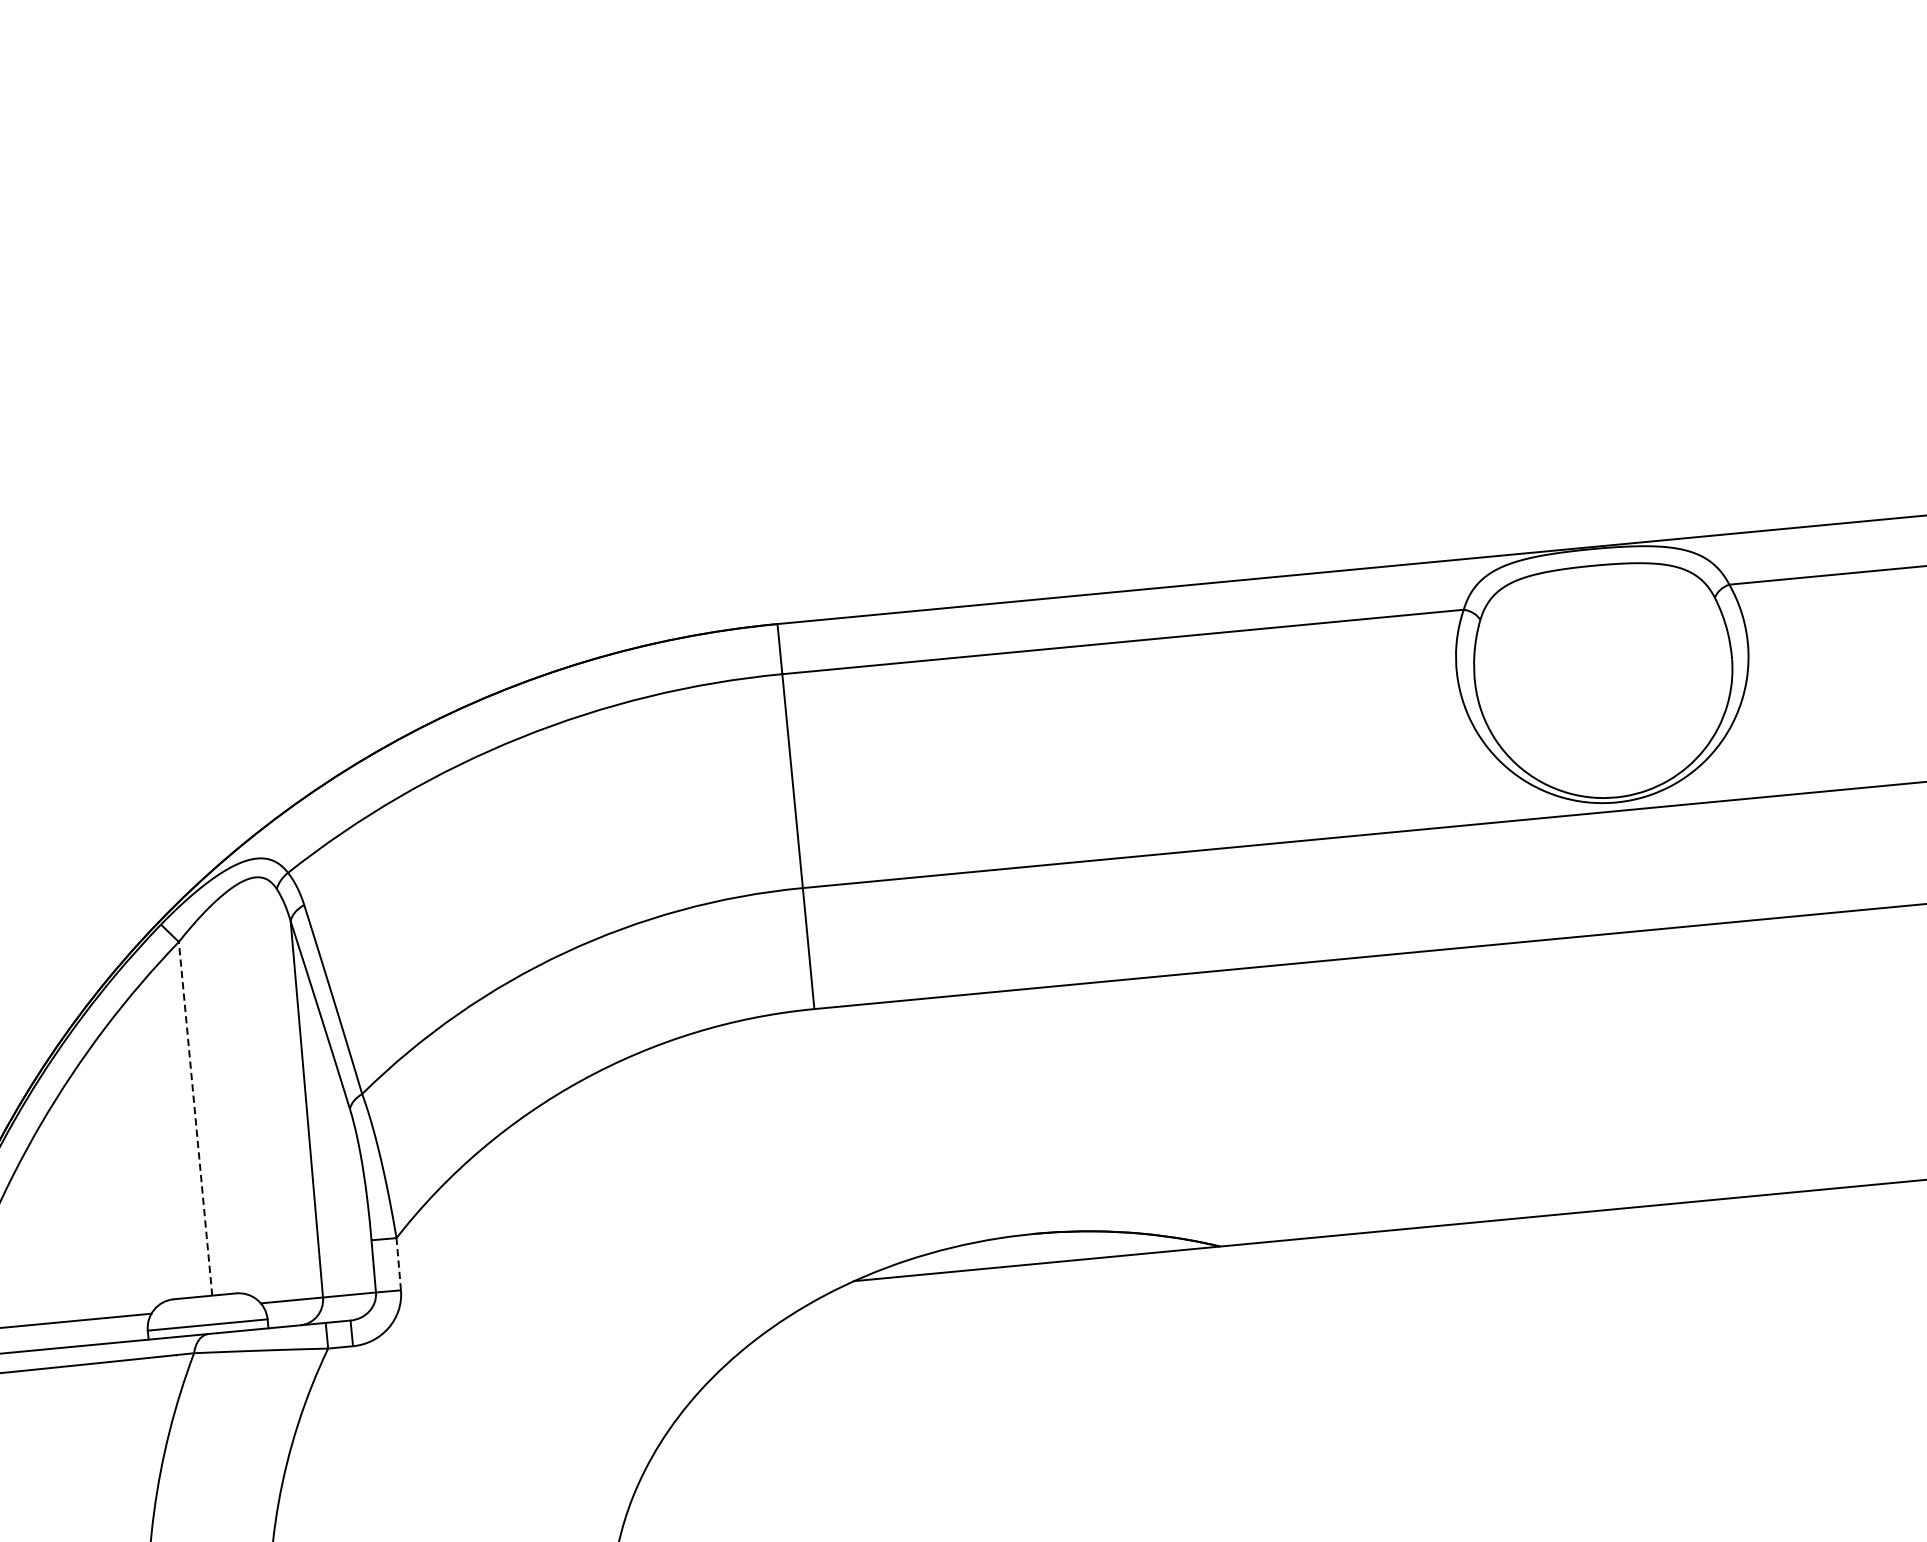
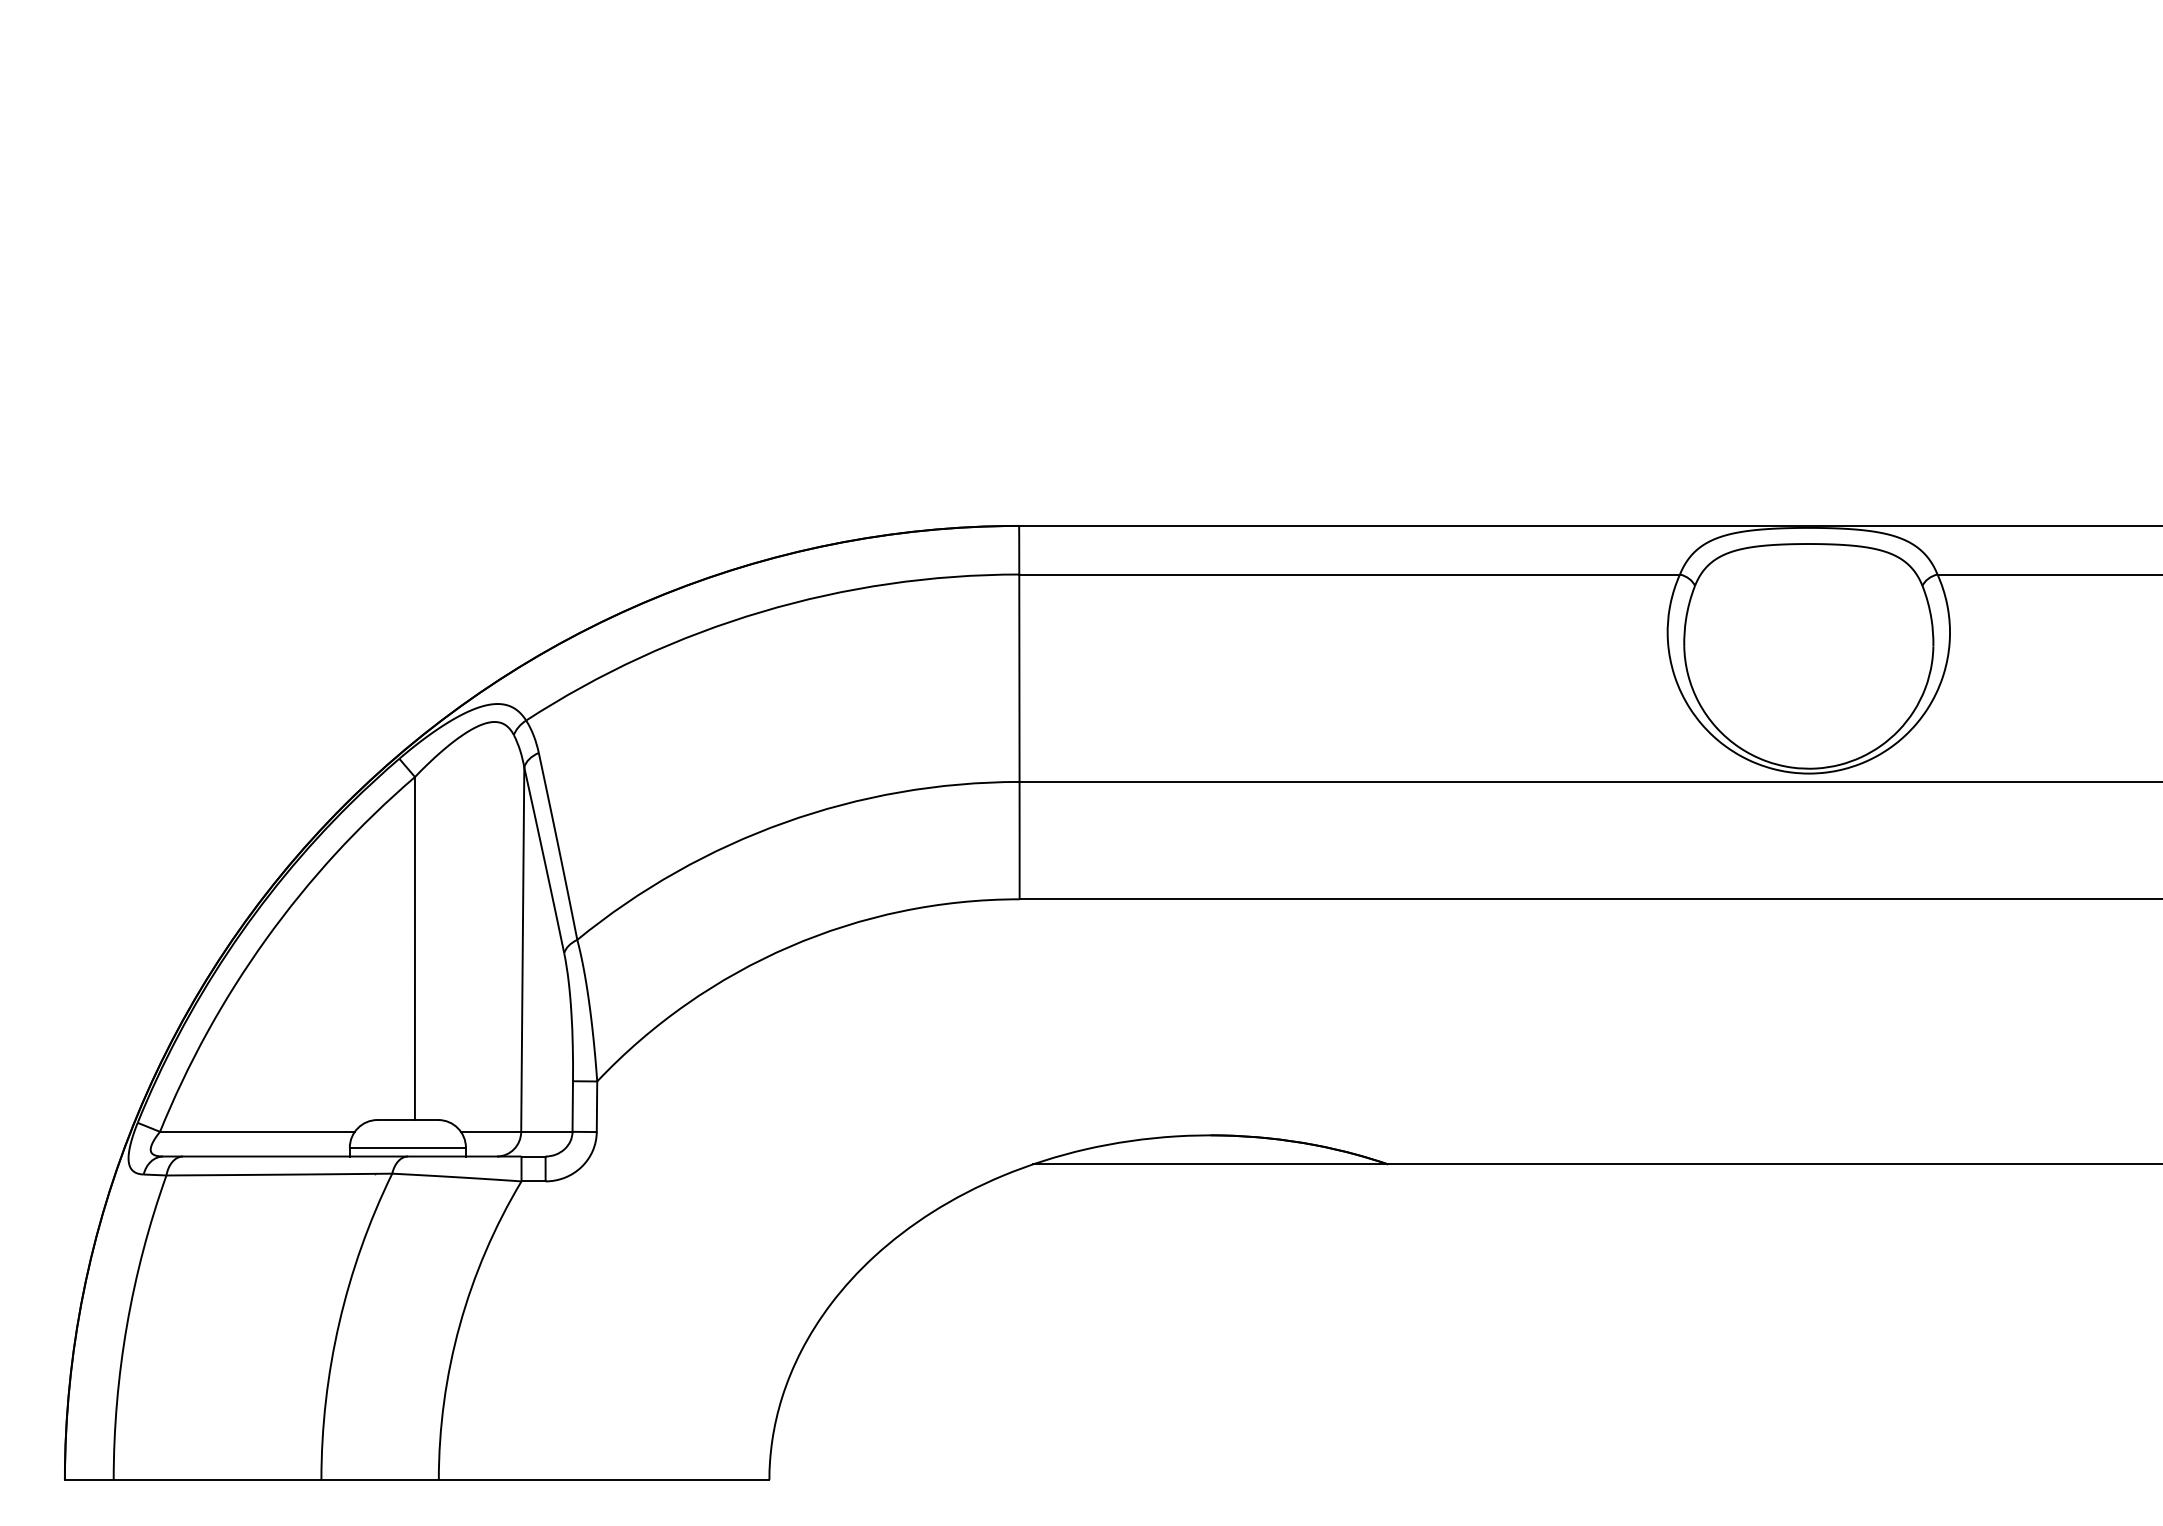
line: (195, 1118) -> (414, 948), dashed -> solid
line: (399, 1263) -> (597, 1106), dashed -> solid

